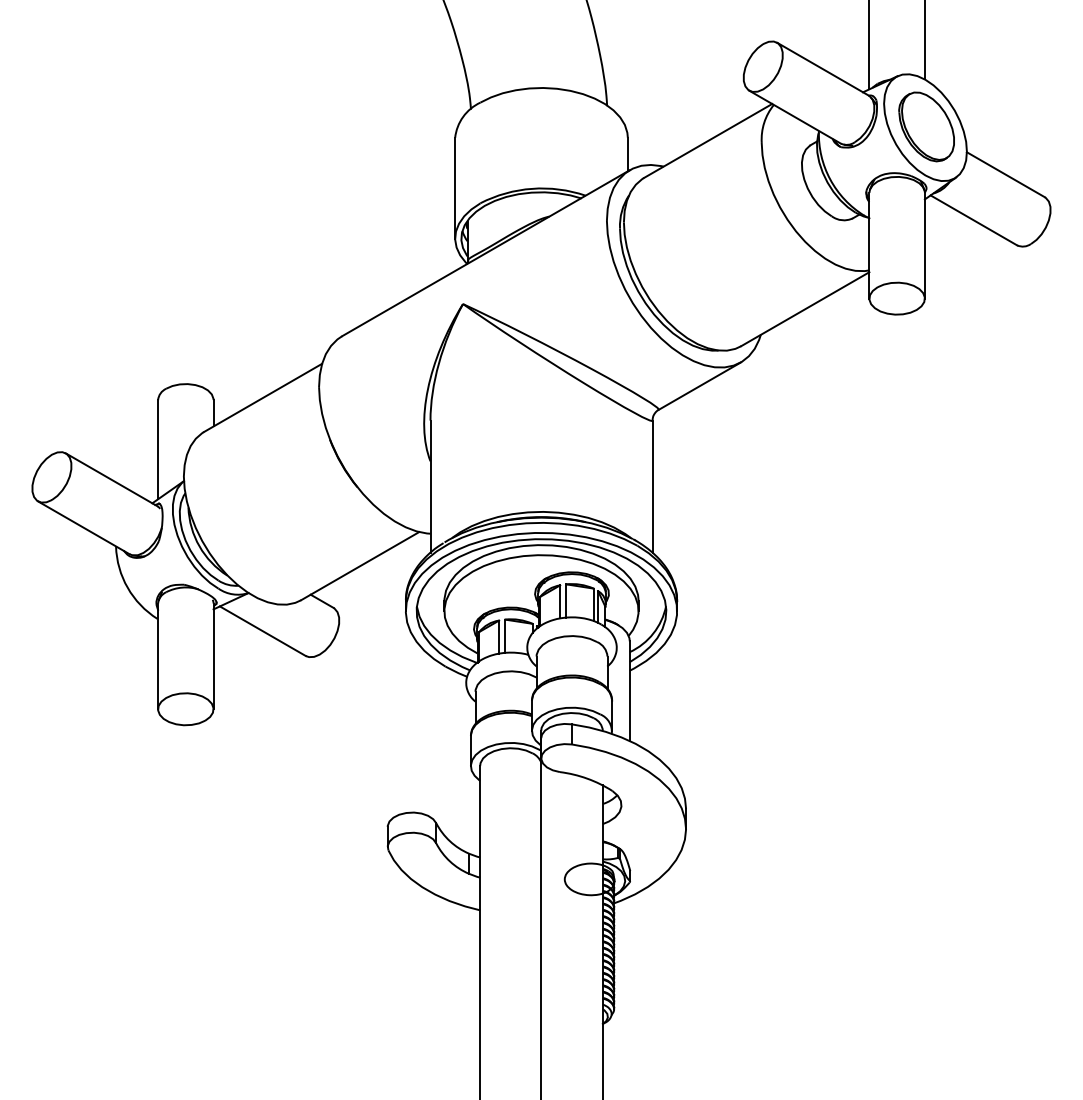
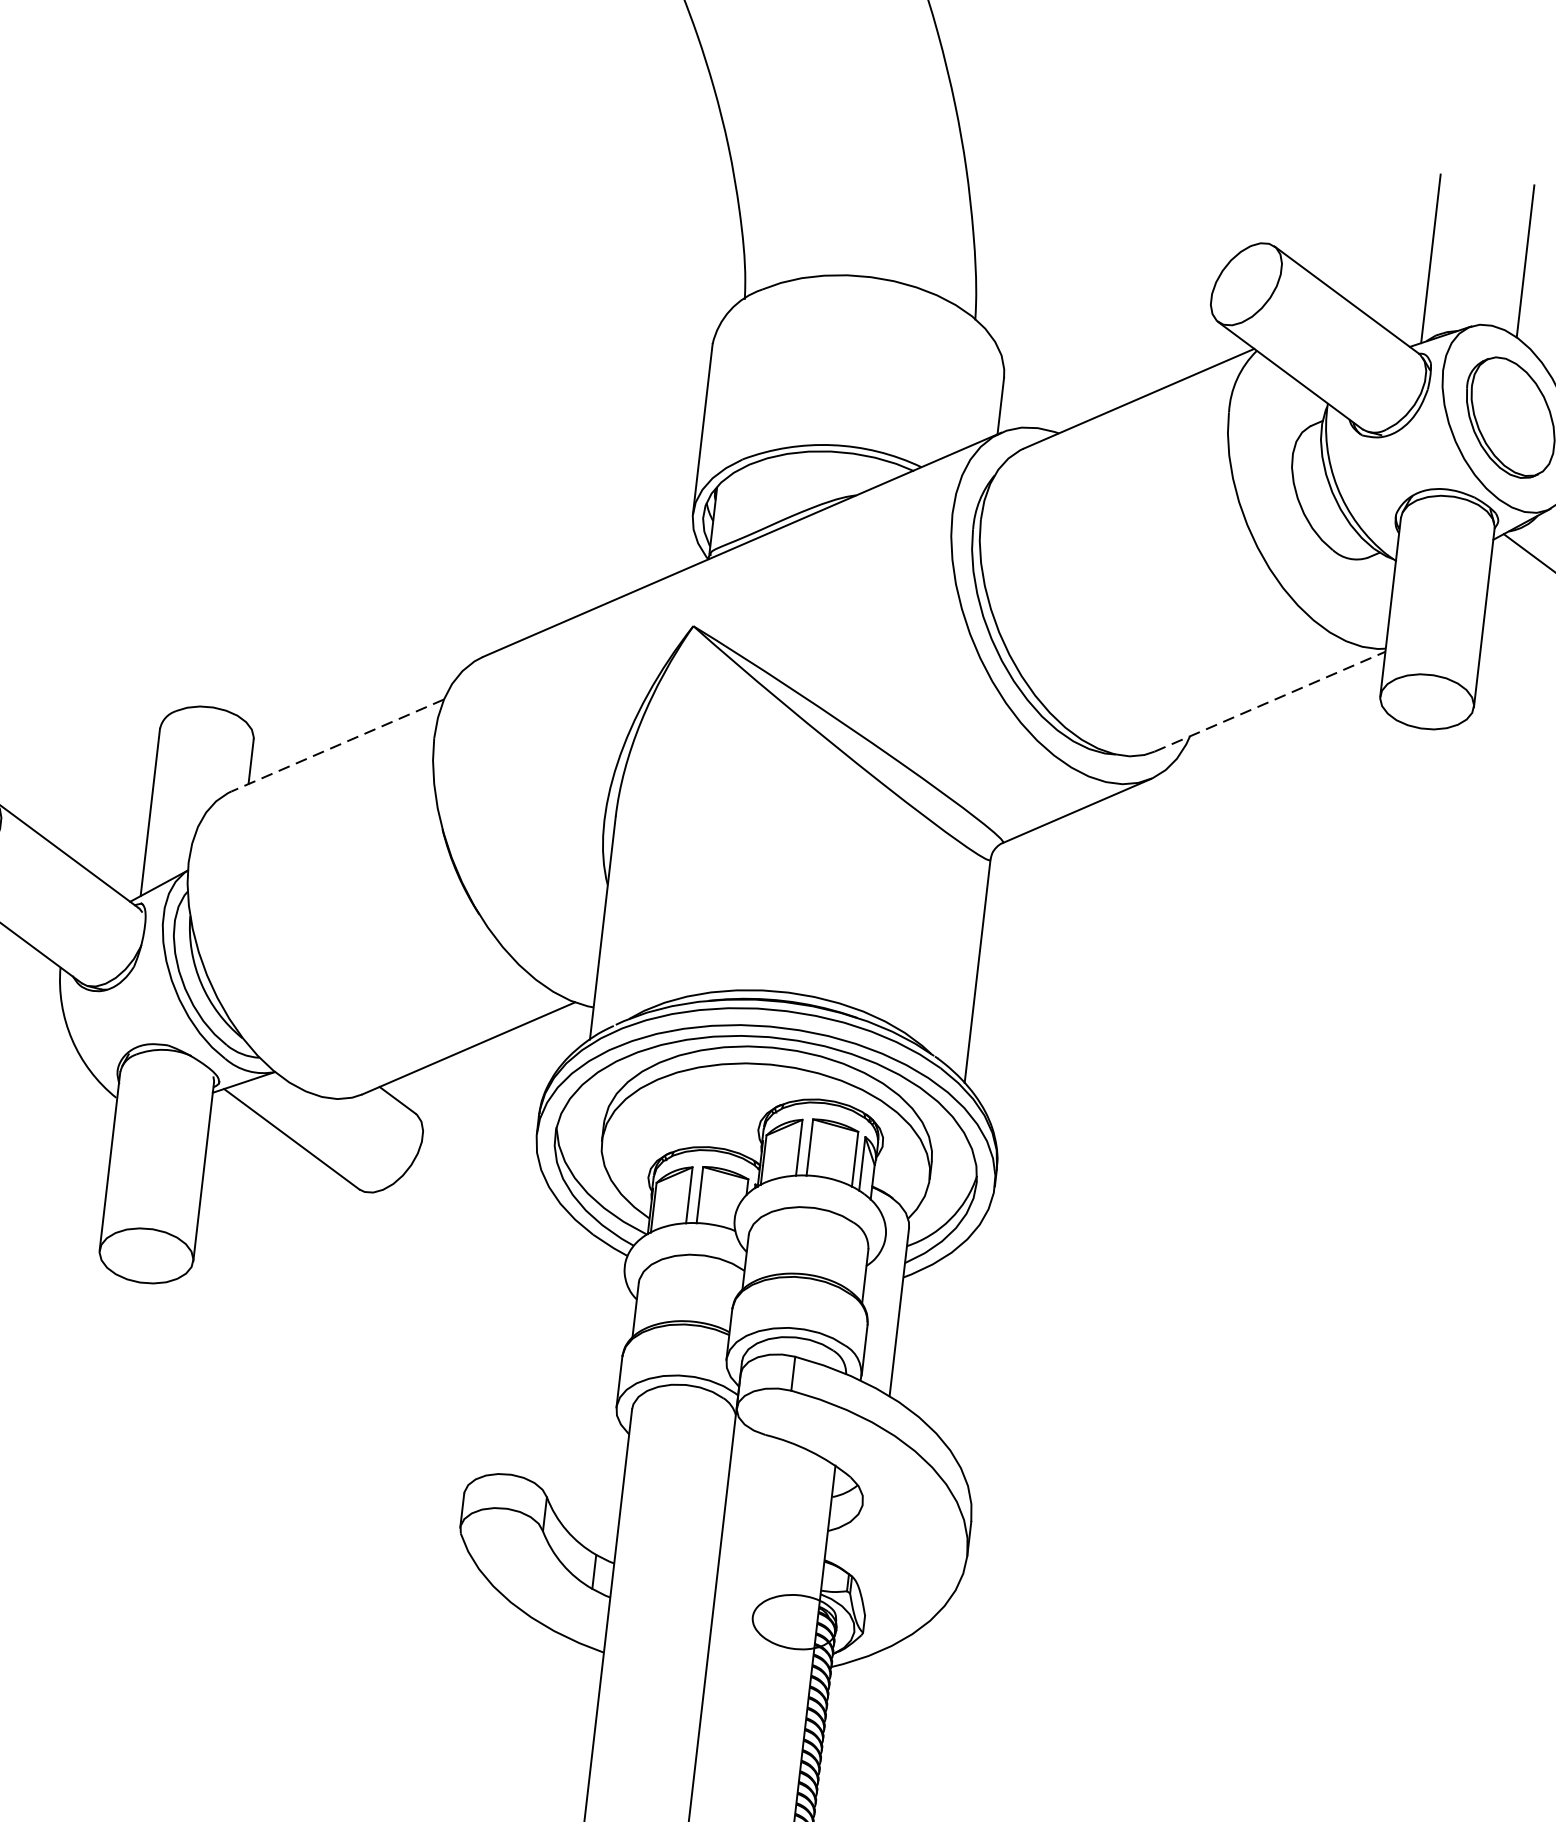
line: (805, 308) -> (1270, 700), solid -> dashed
line: (262, 398) -> (336, 746), solid -> dashed

